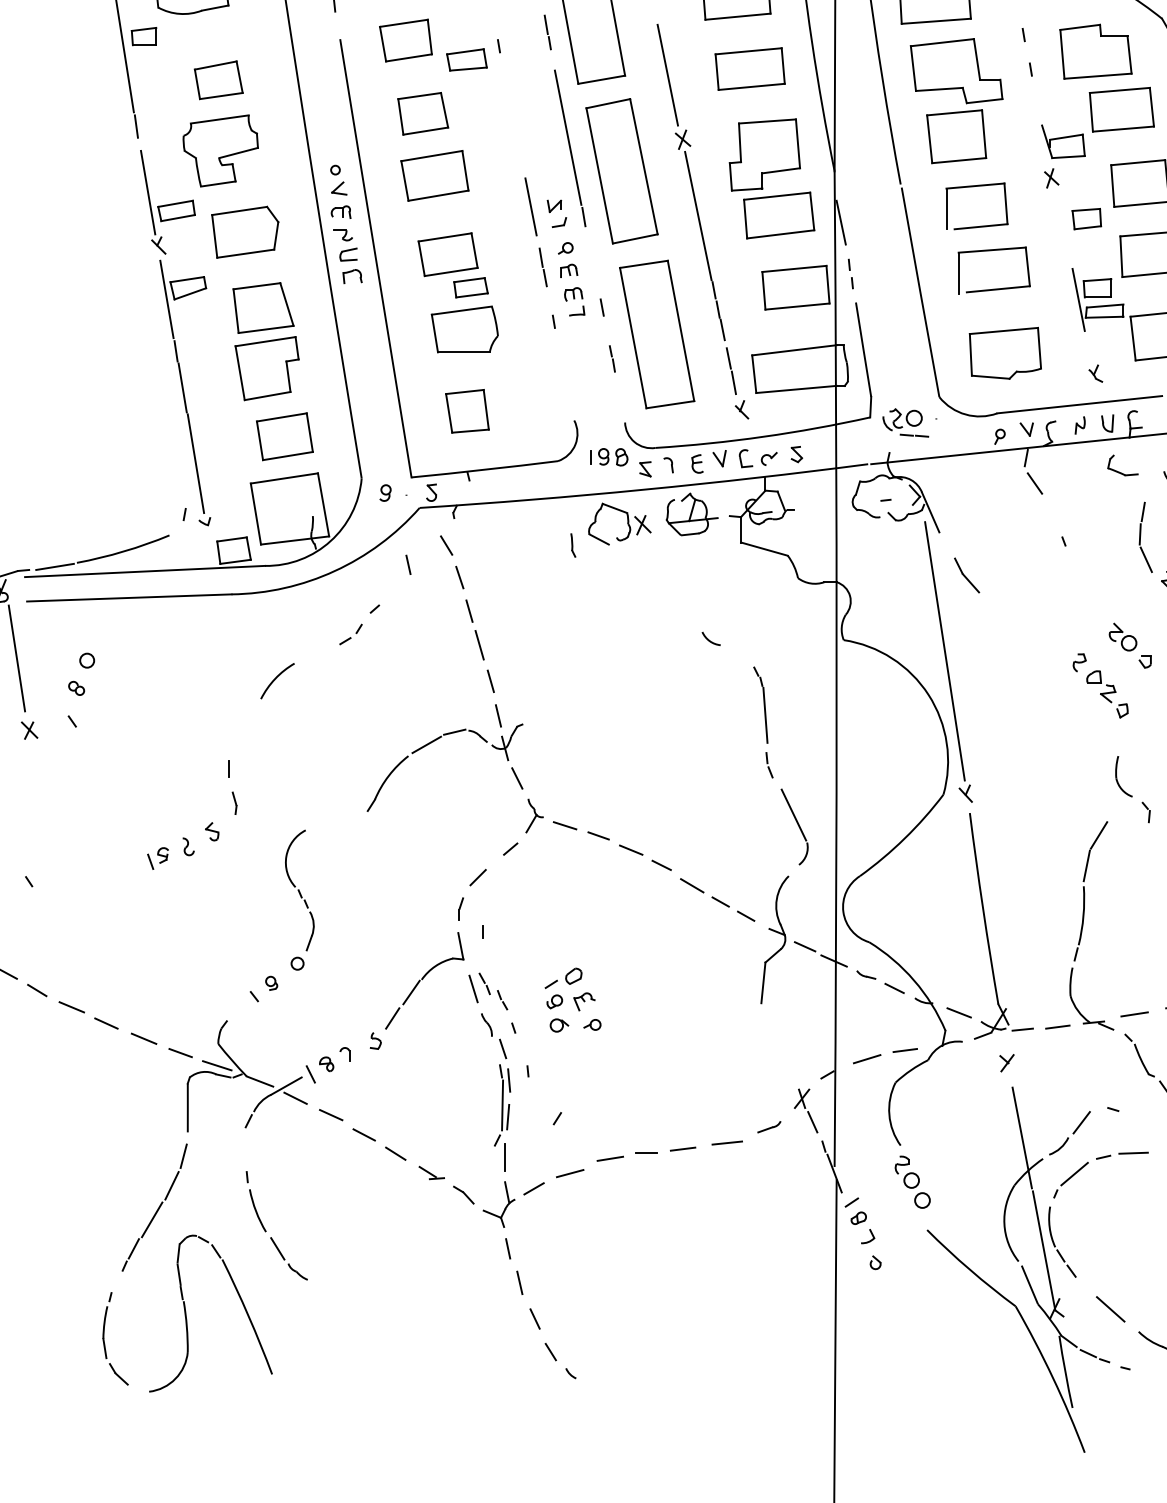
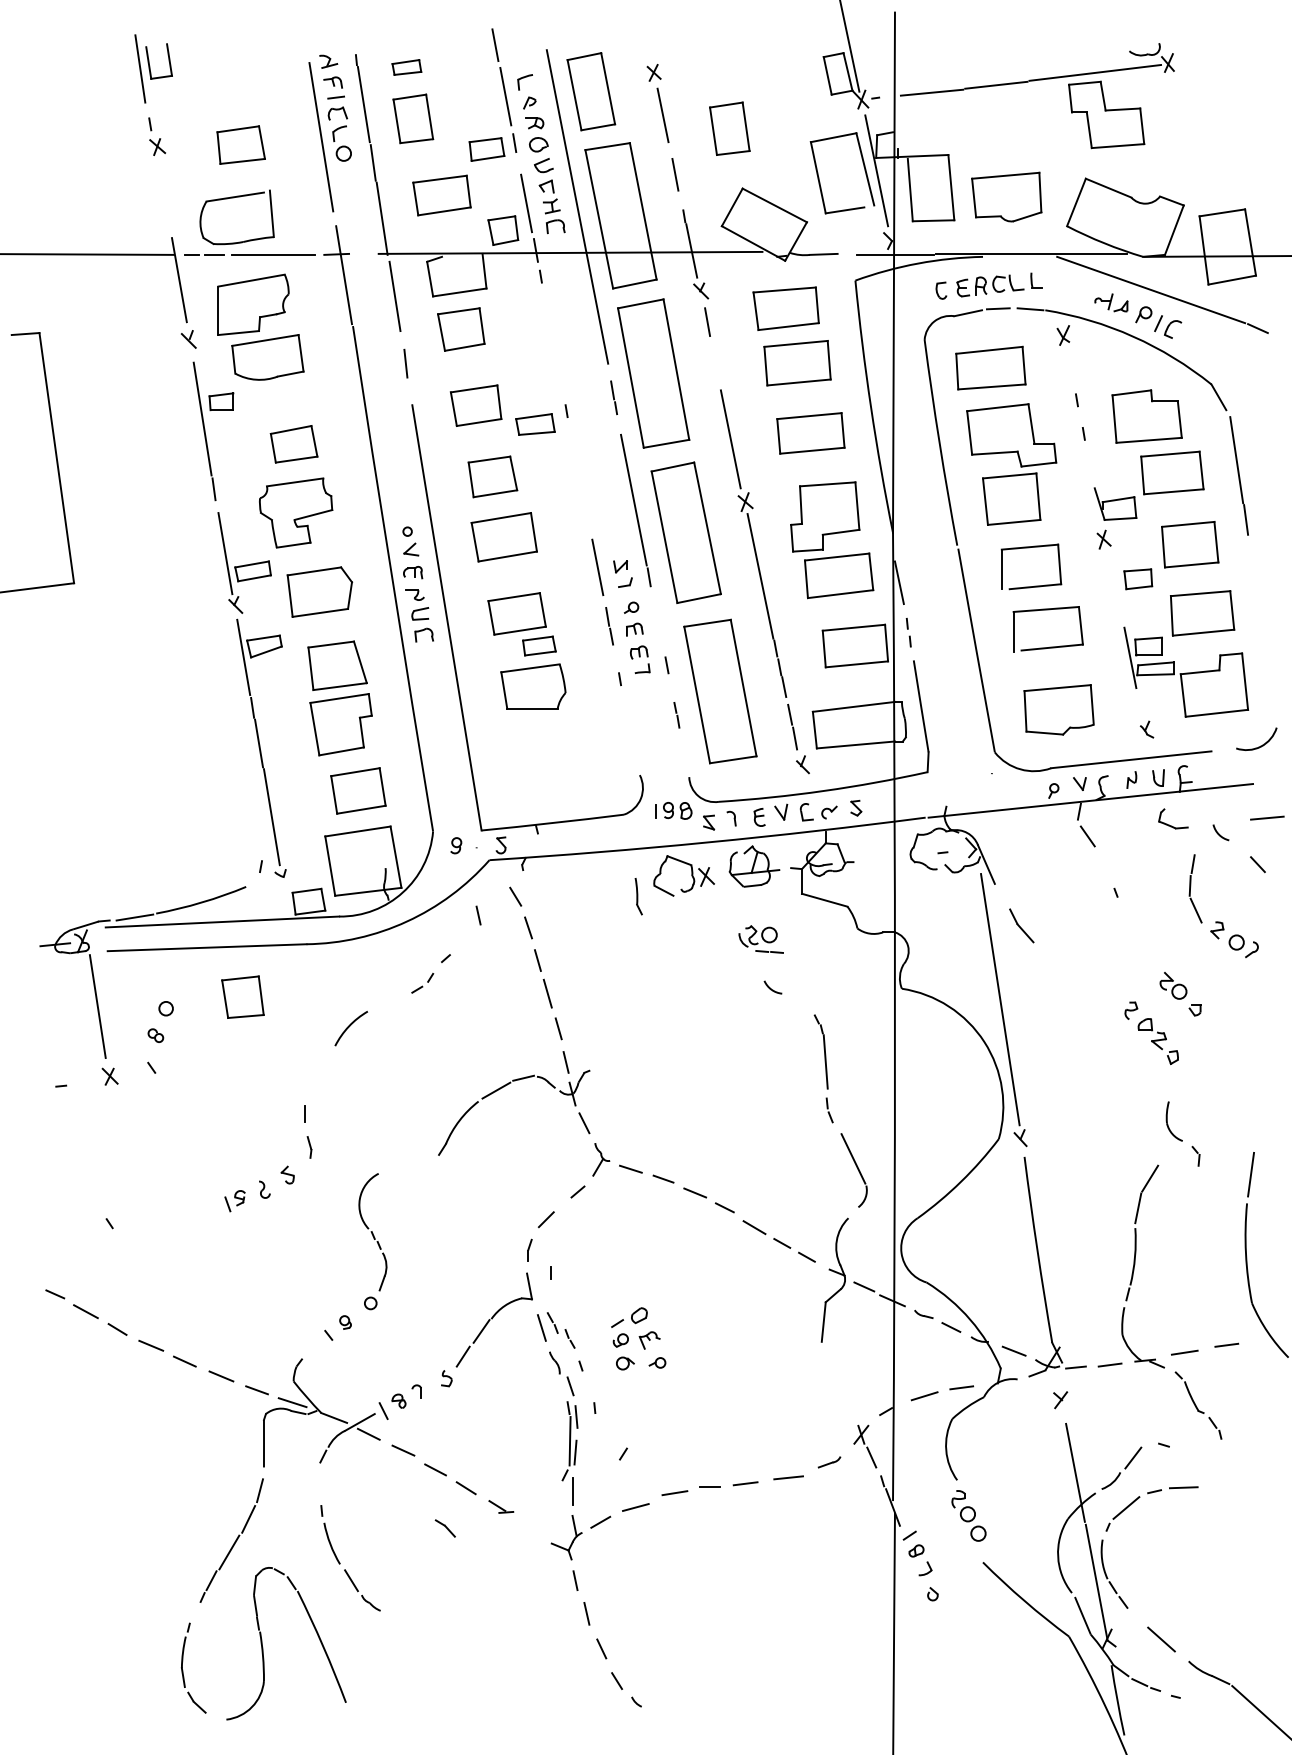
part: (466, 410) -> (242, 996), moved
part: (905, 422) -> (760, 939), moved
part: (572, 545) -> (638, 896), size x1.6
part: (462, 1195) -> (444, 1528), moved

